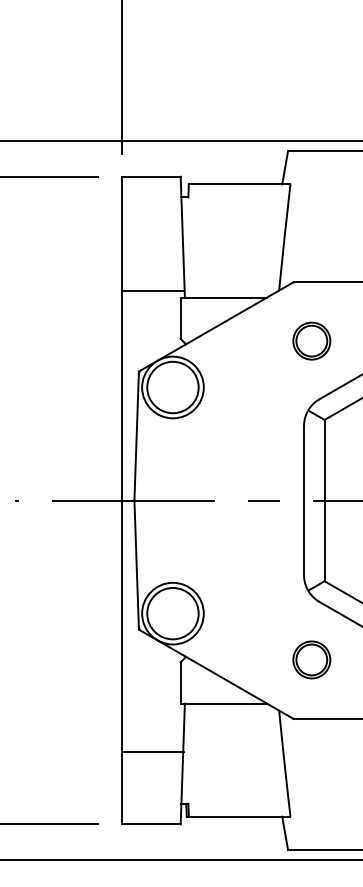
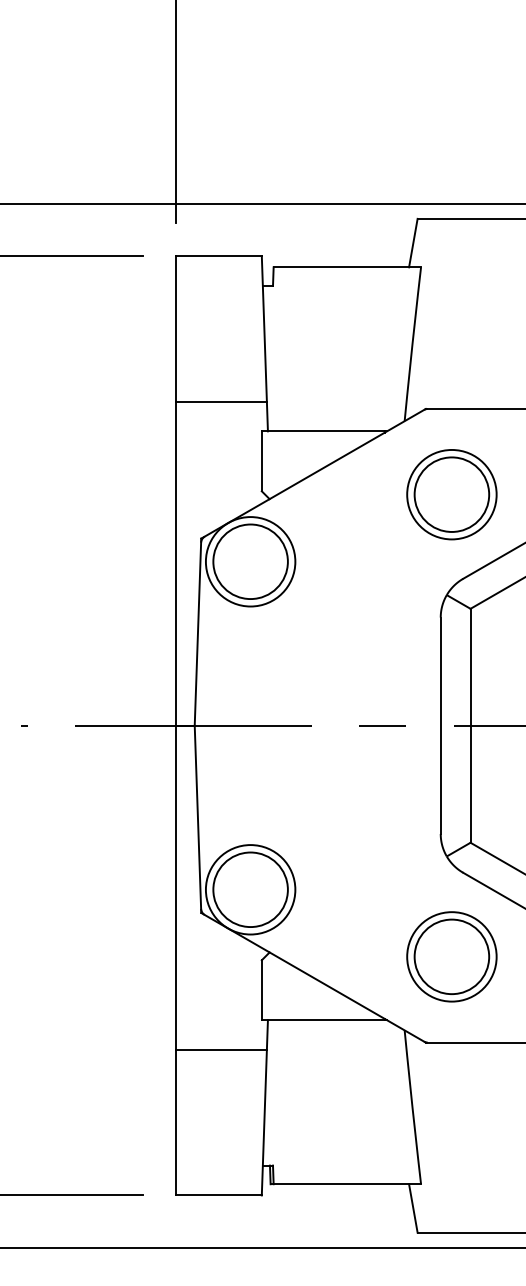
line: (152, 291) -> (220, 402), moved
part: (311, 340) -> (451, 493), size x1.67
part: (311, 659) -> (451, 956), size x1.67
line: (152, 752) -> (220, 1050), moved

